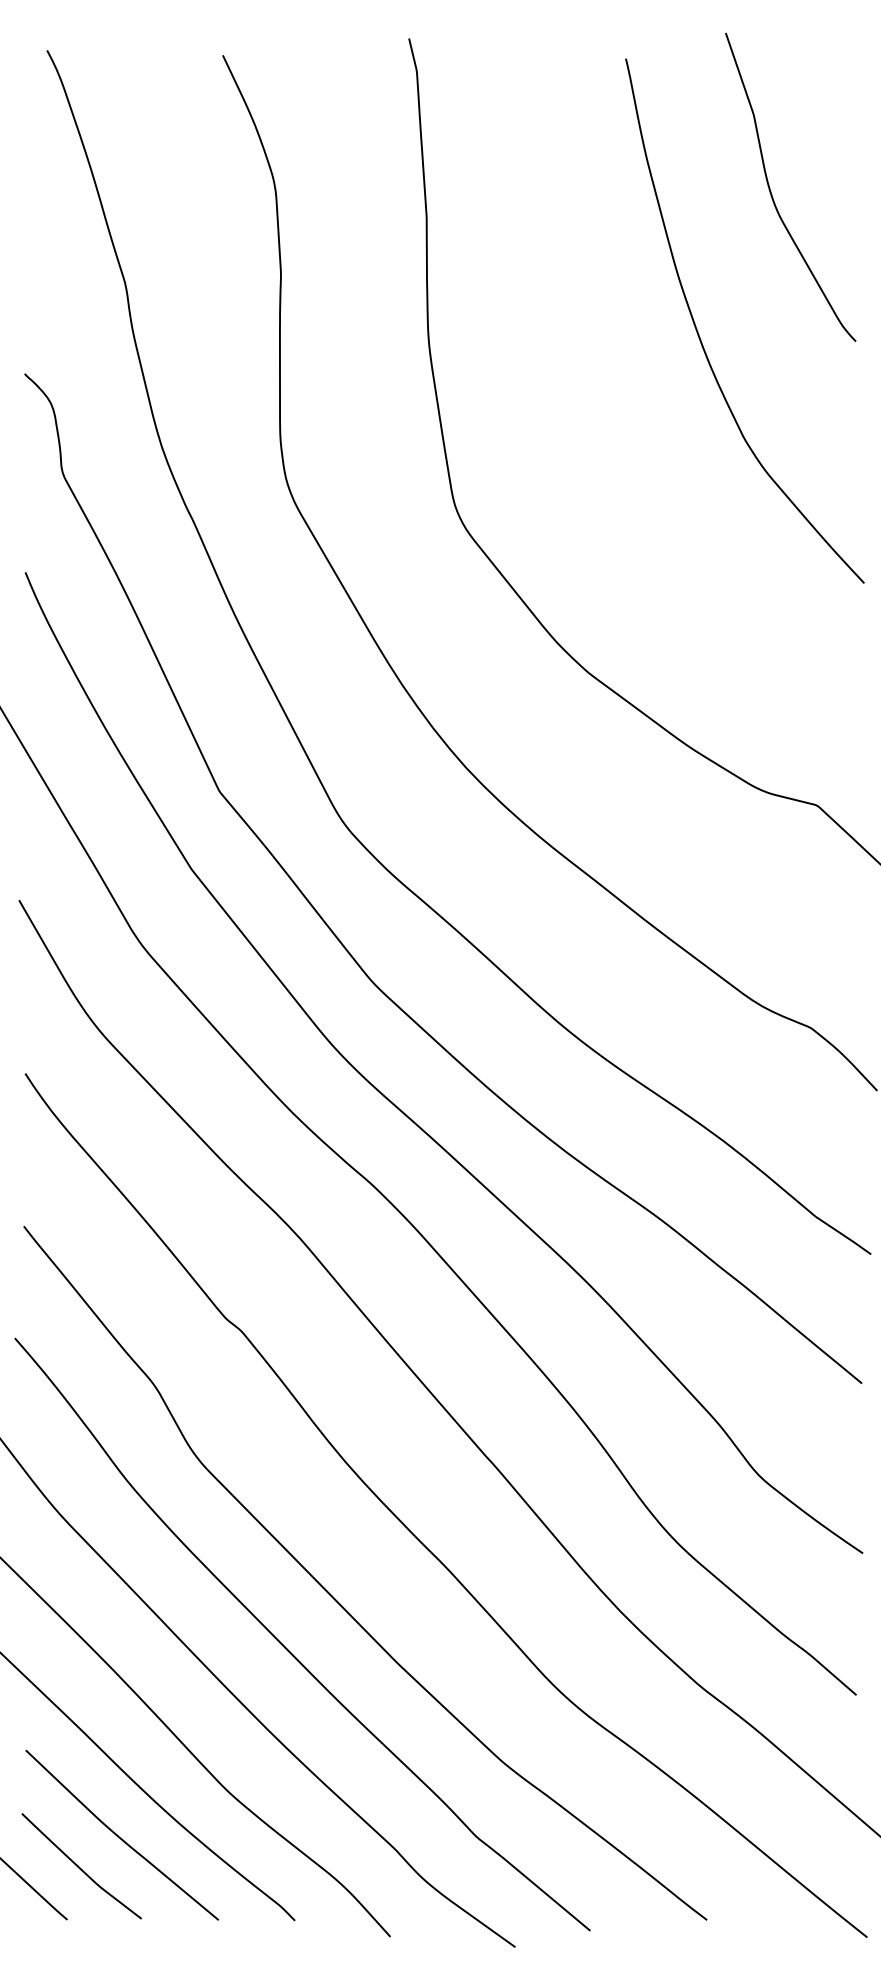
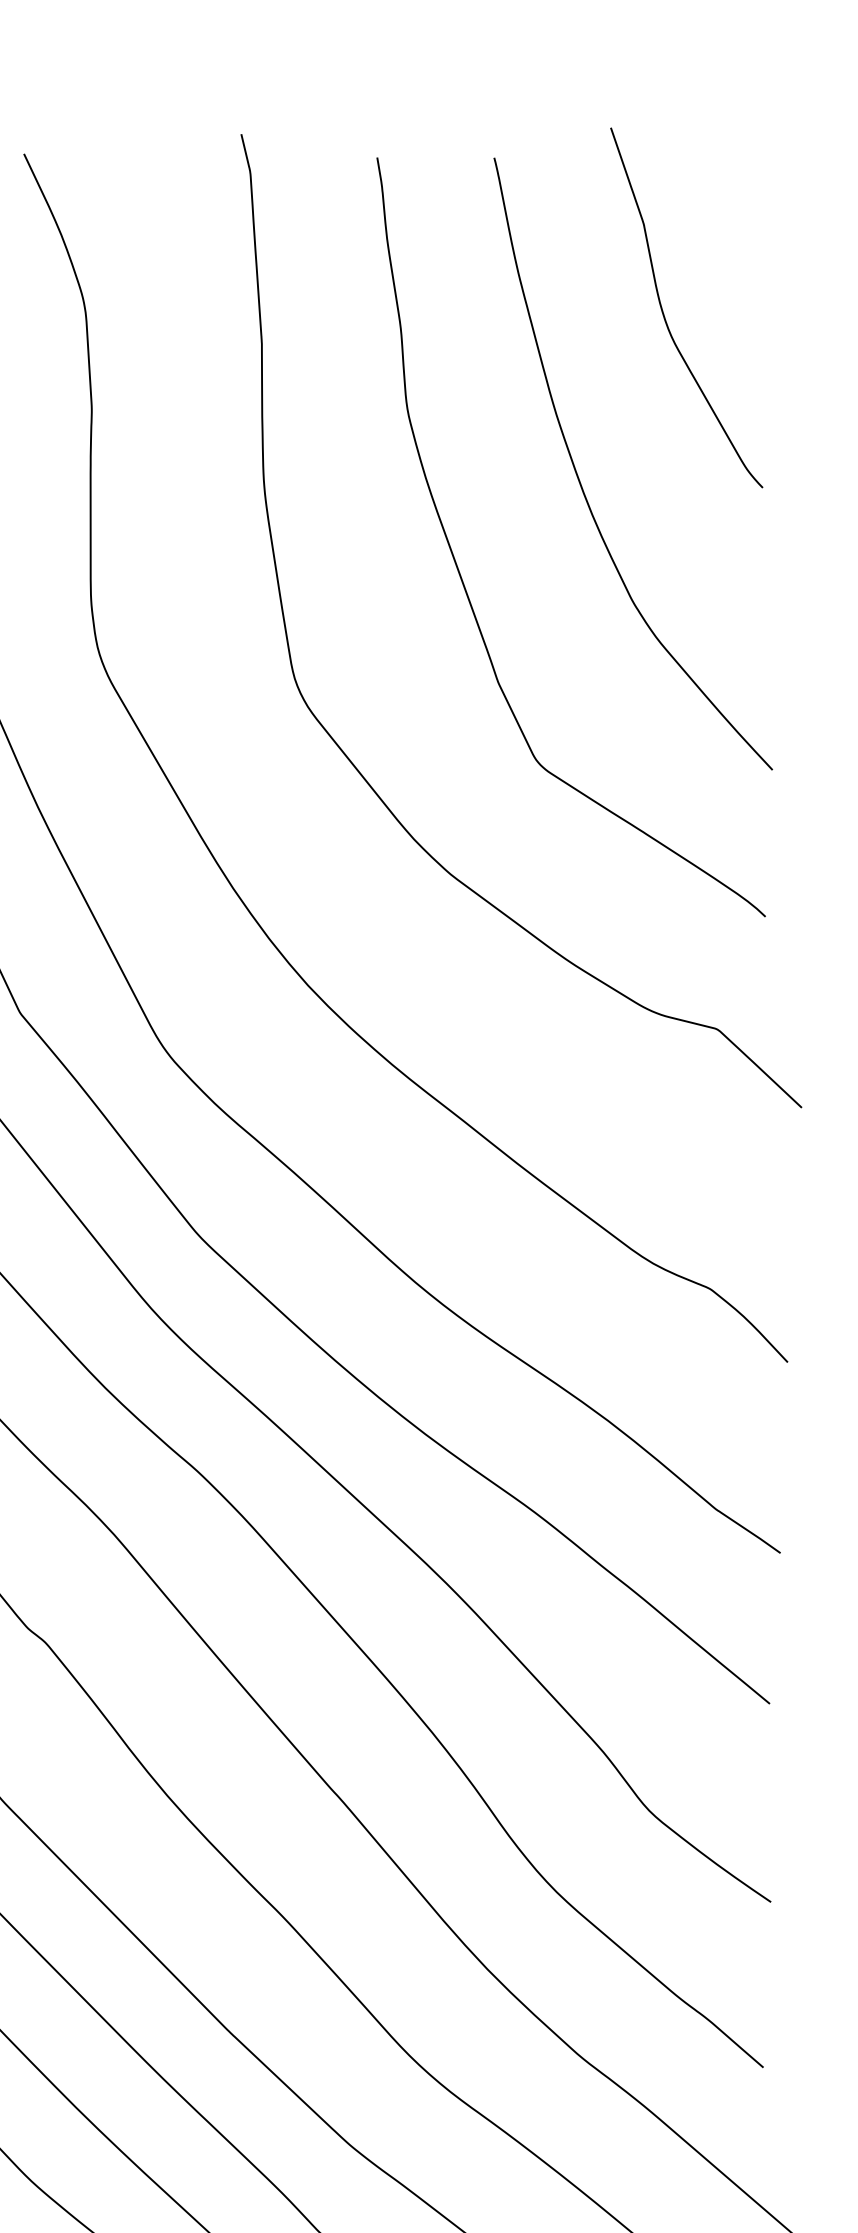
curve: (597, 415) -> (461, 574), added

